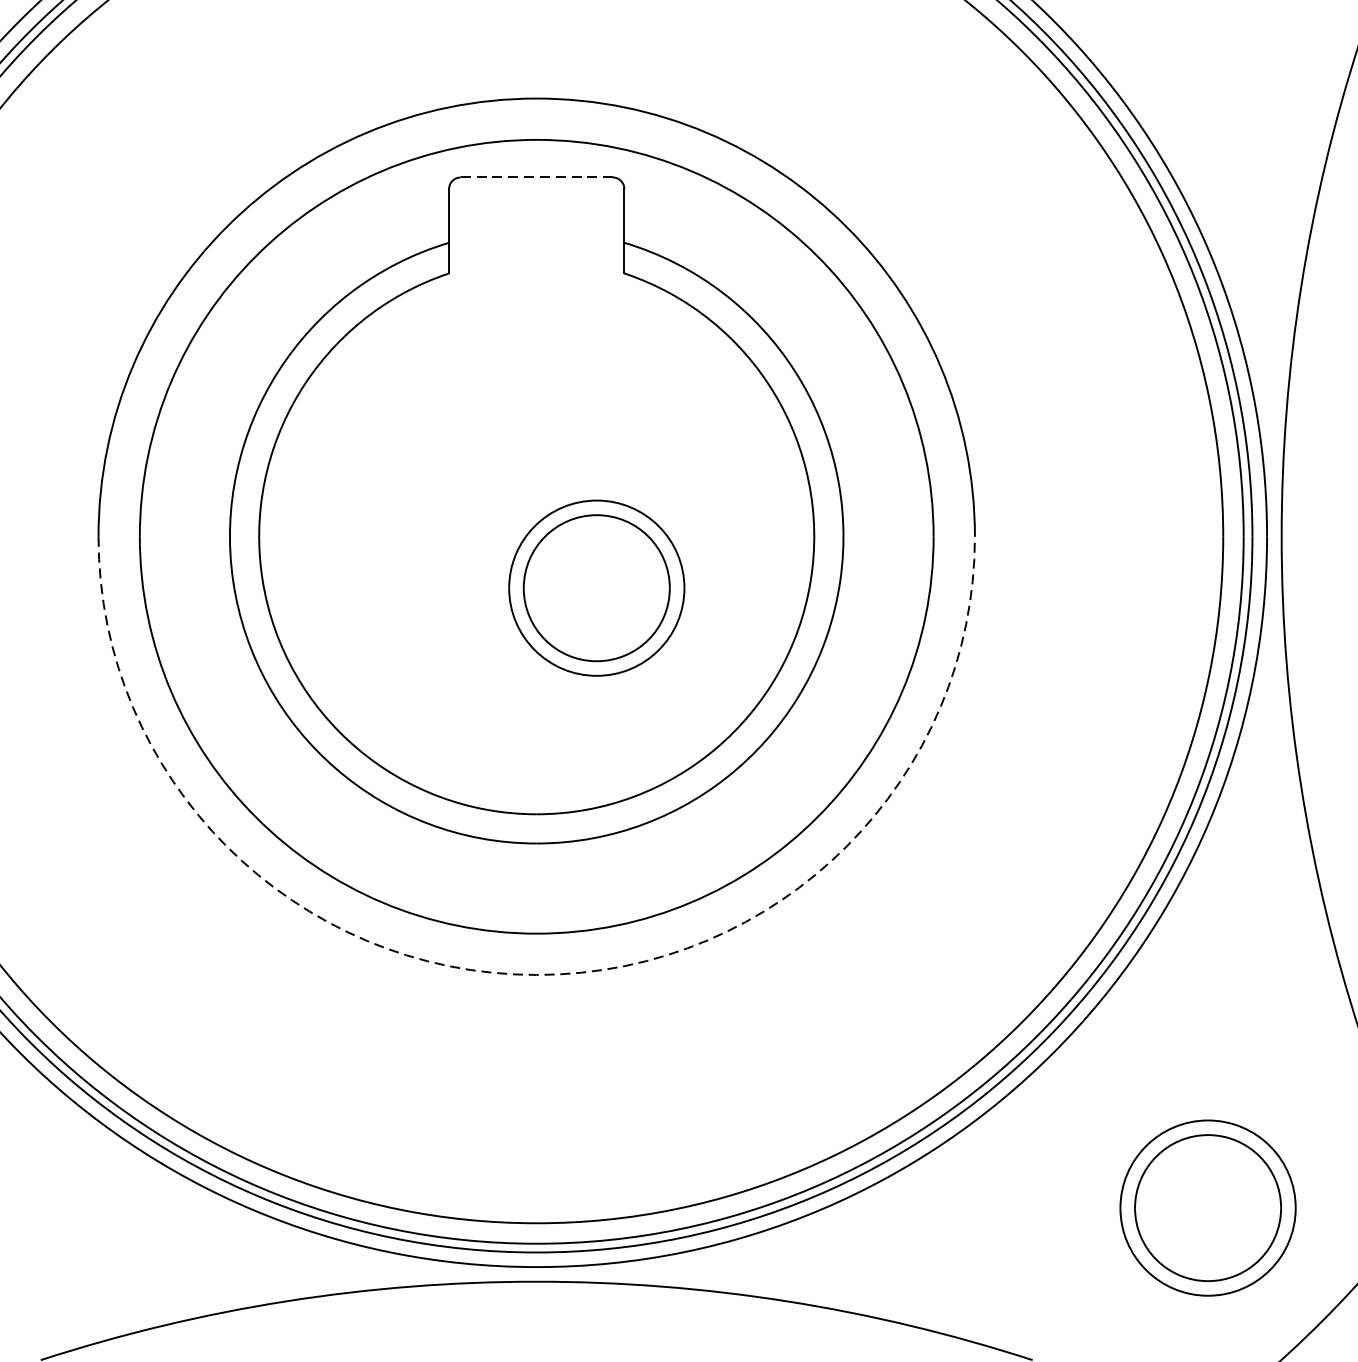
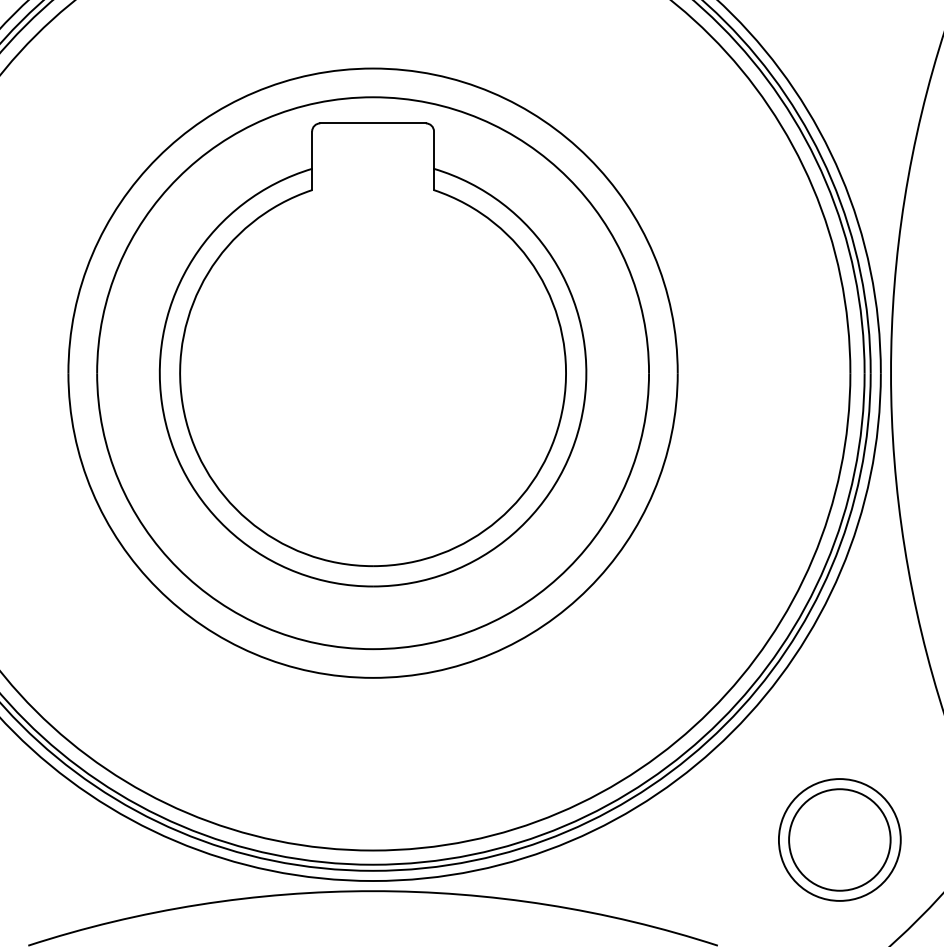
line: (537, 177) -> (373, 123), dashed -> solid
part: (596, 587) -> (414, 408), removed
arc: (537, 974) -> (373, 677), dashed -> solid

